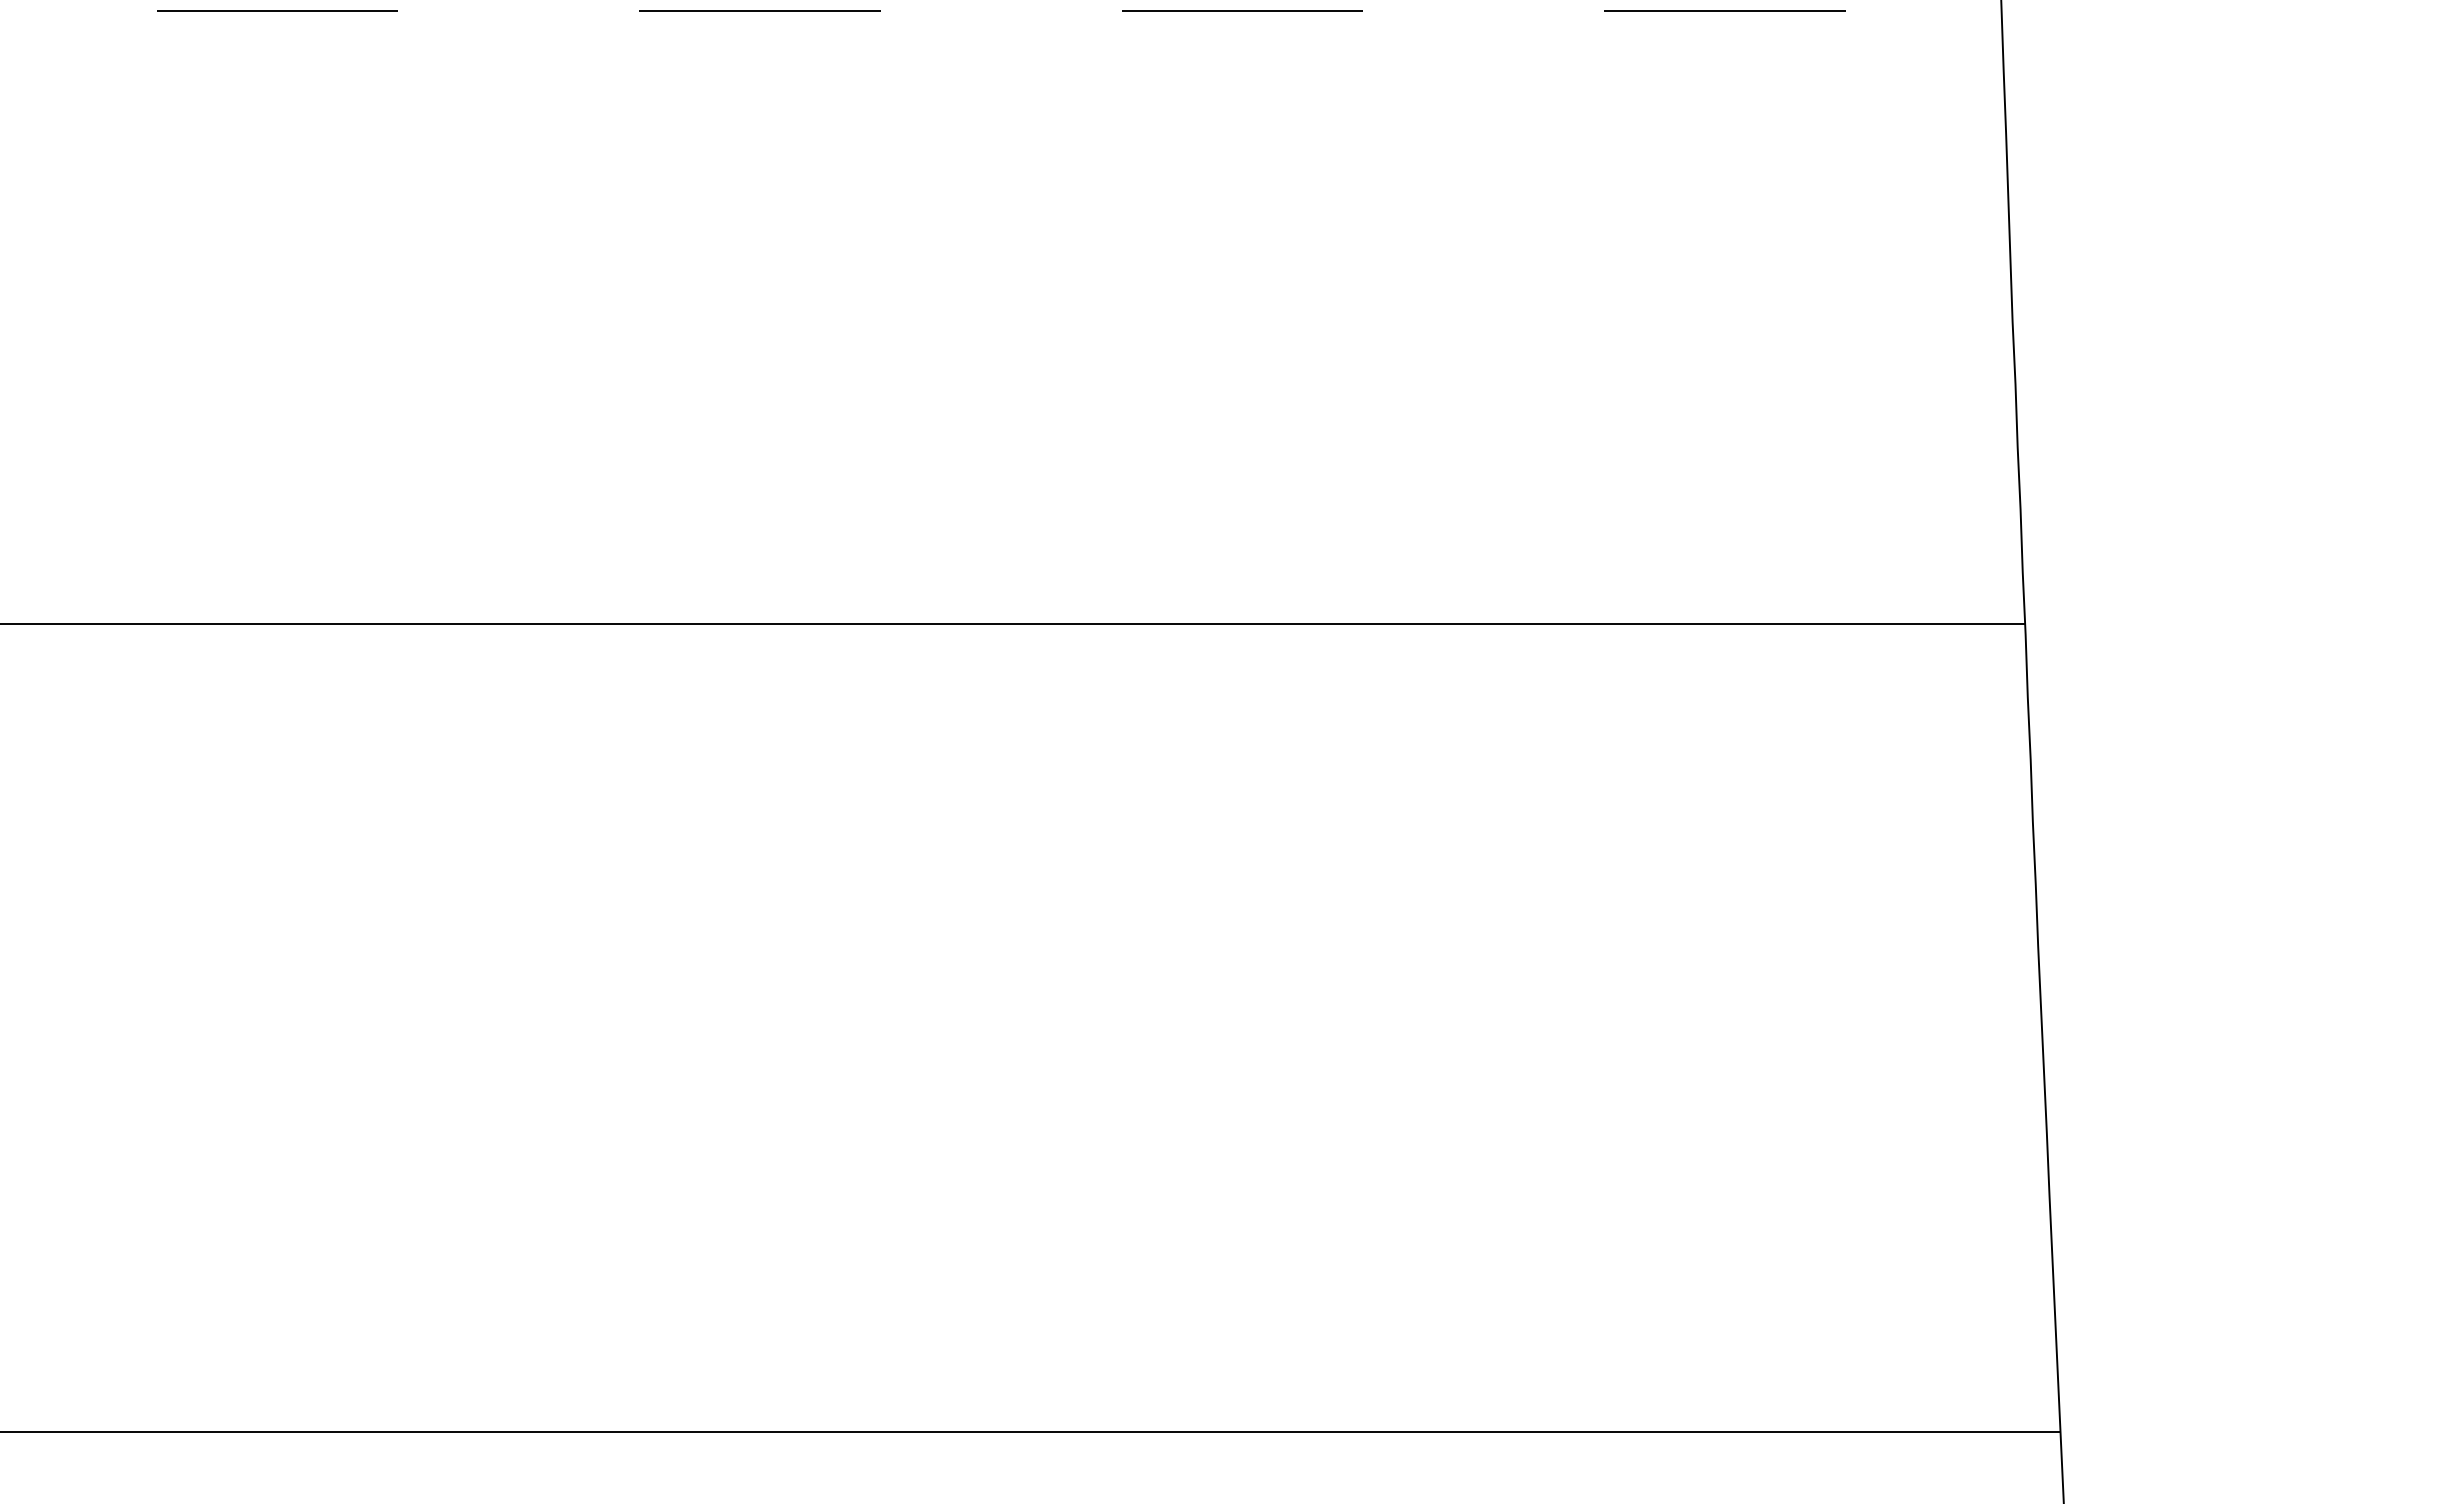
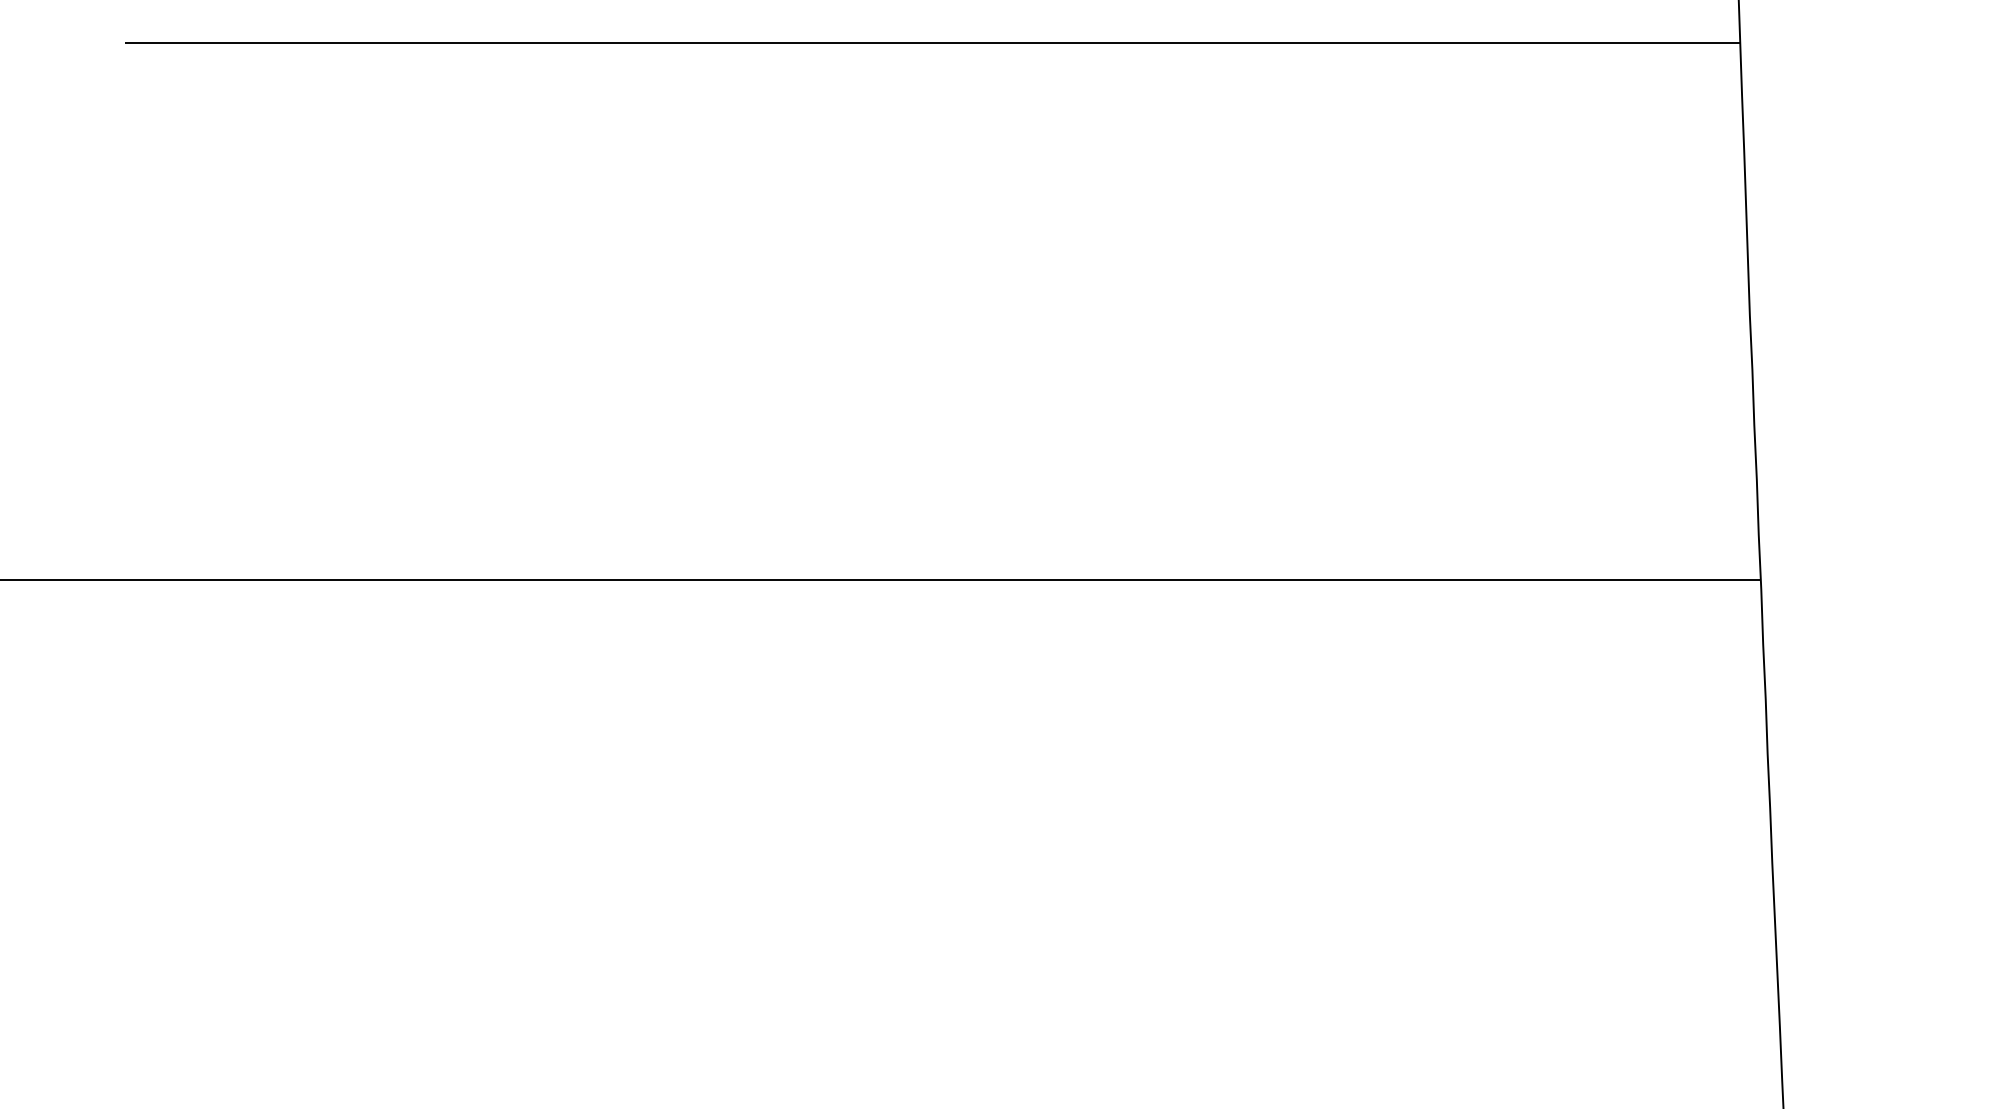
line: (1079, 10) -> (932, 42), dashed -> solid

